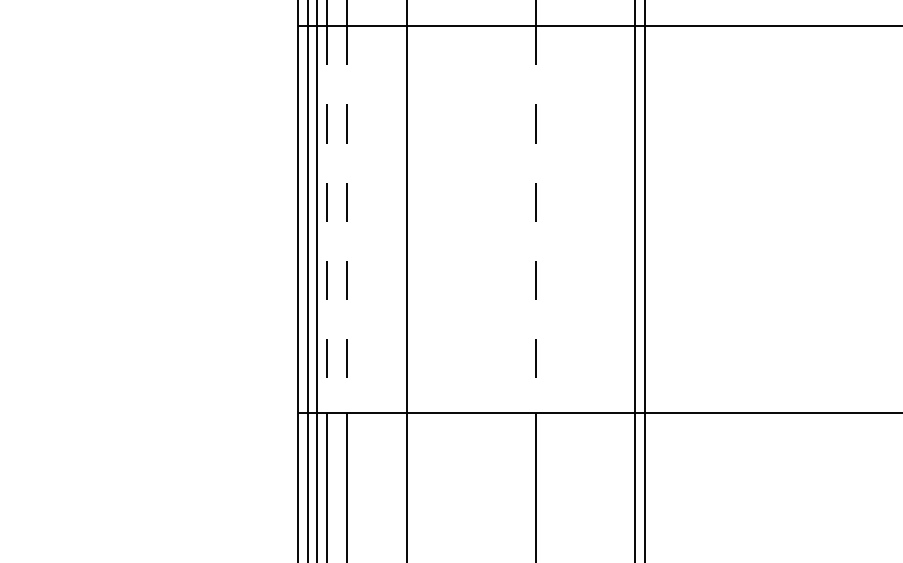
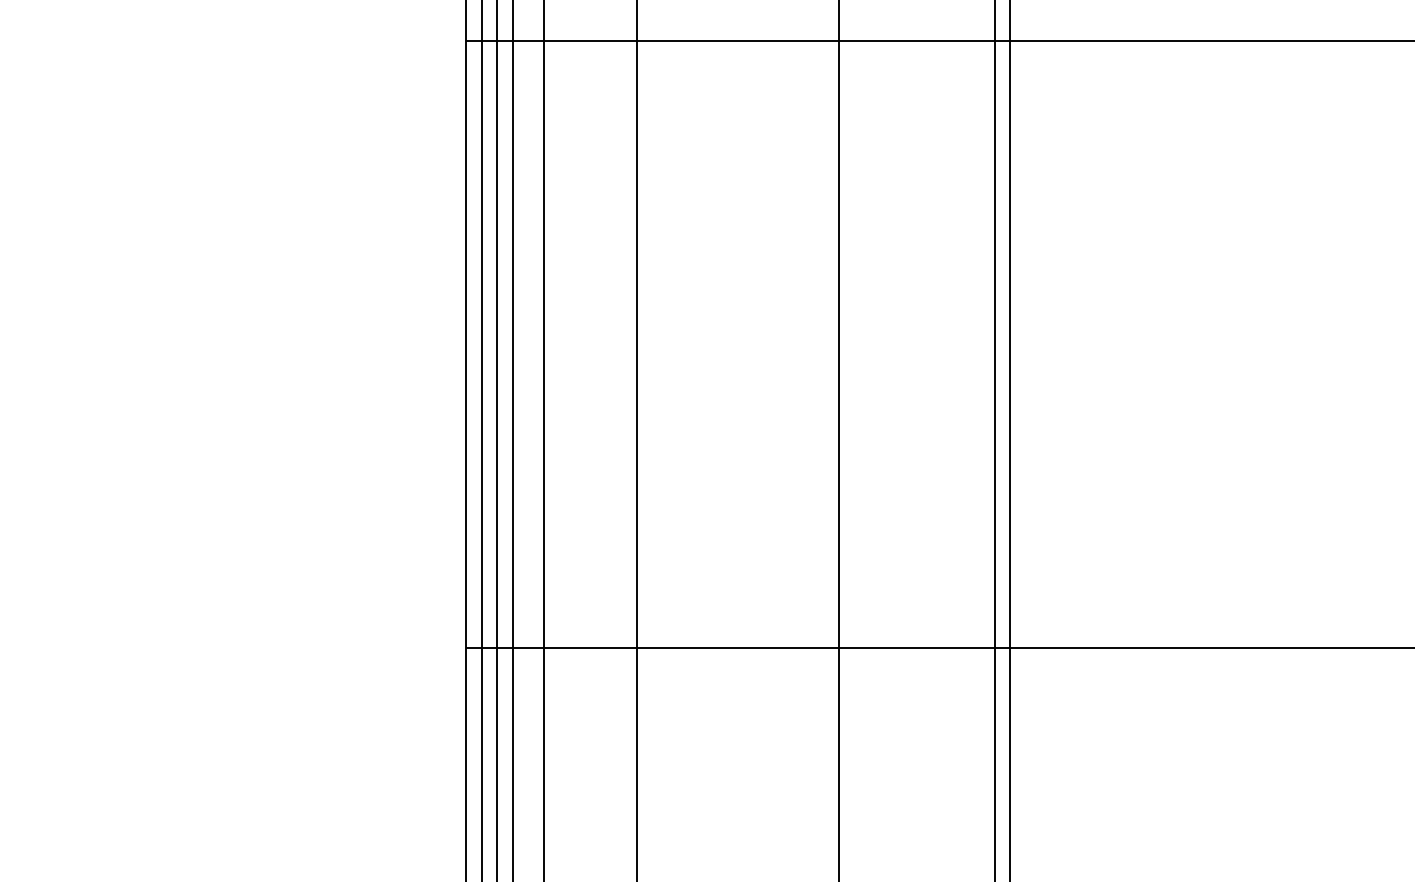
line: (327, 219) -> (513, 343), dashed -> solid
line: (347, 219) -> (544, 343), dashed -> solid
line: (535, 219) -> (839, 343), dashed -> solid

